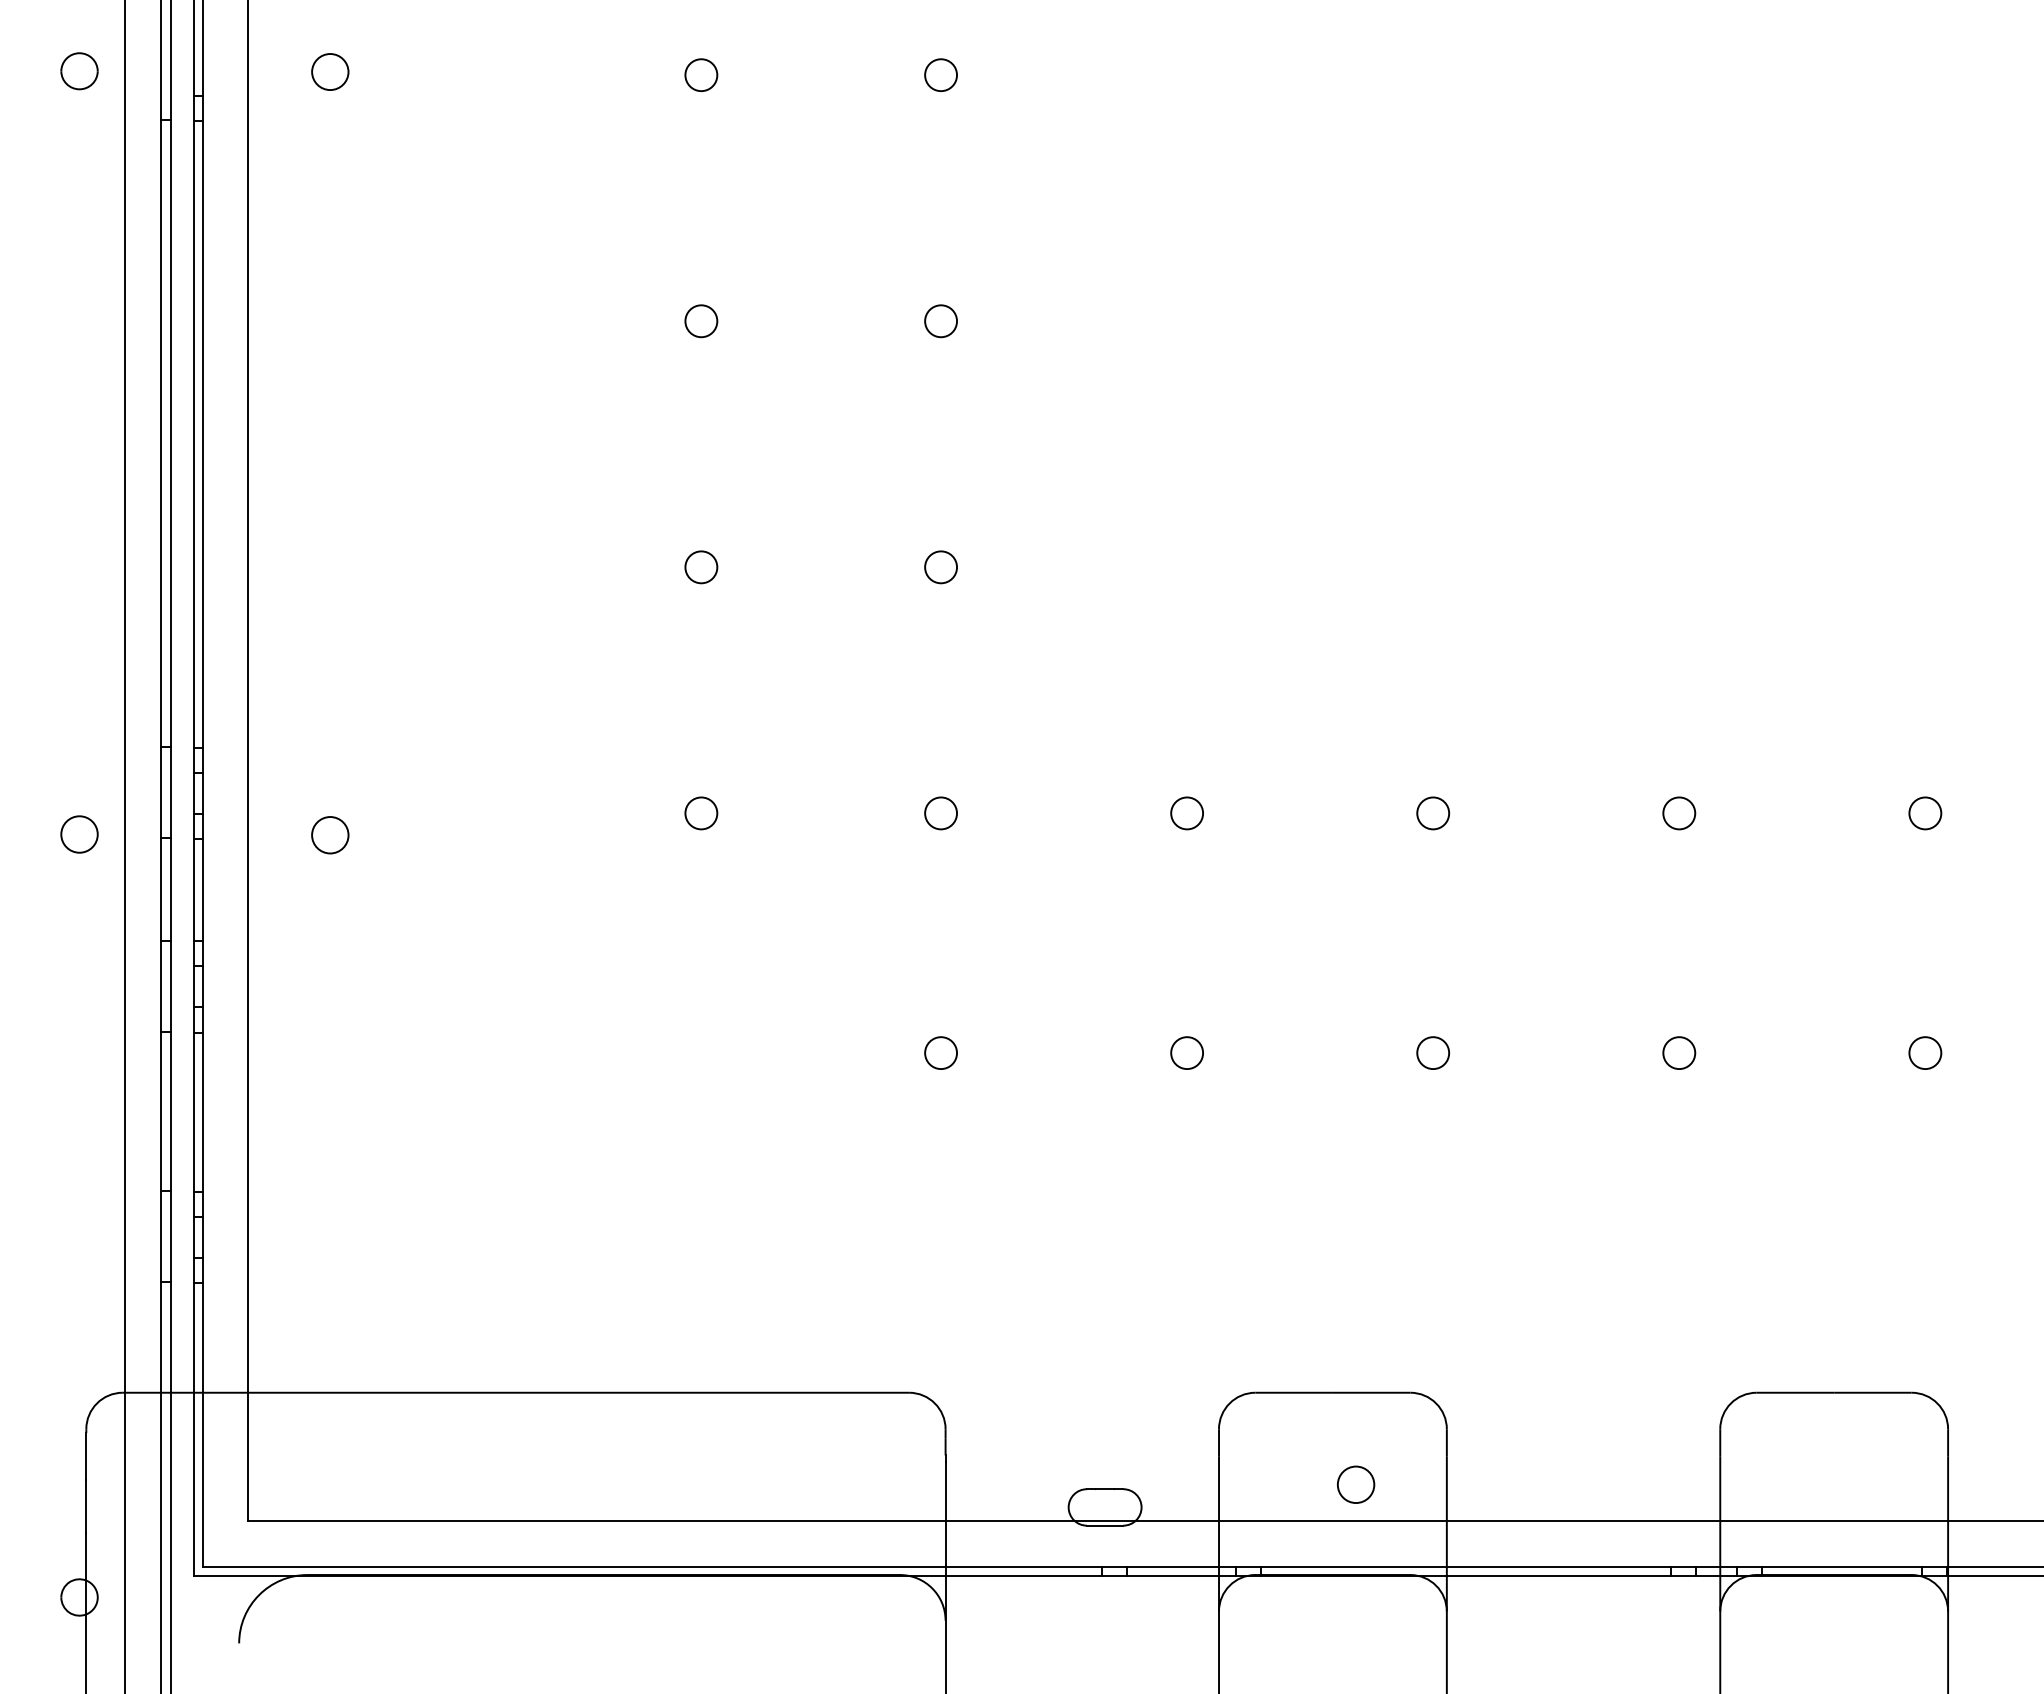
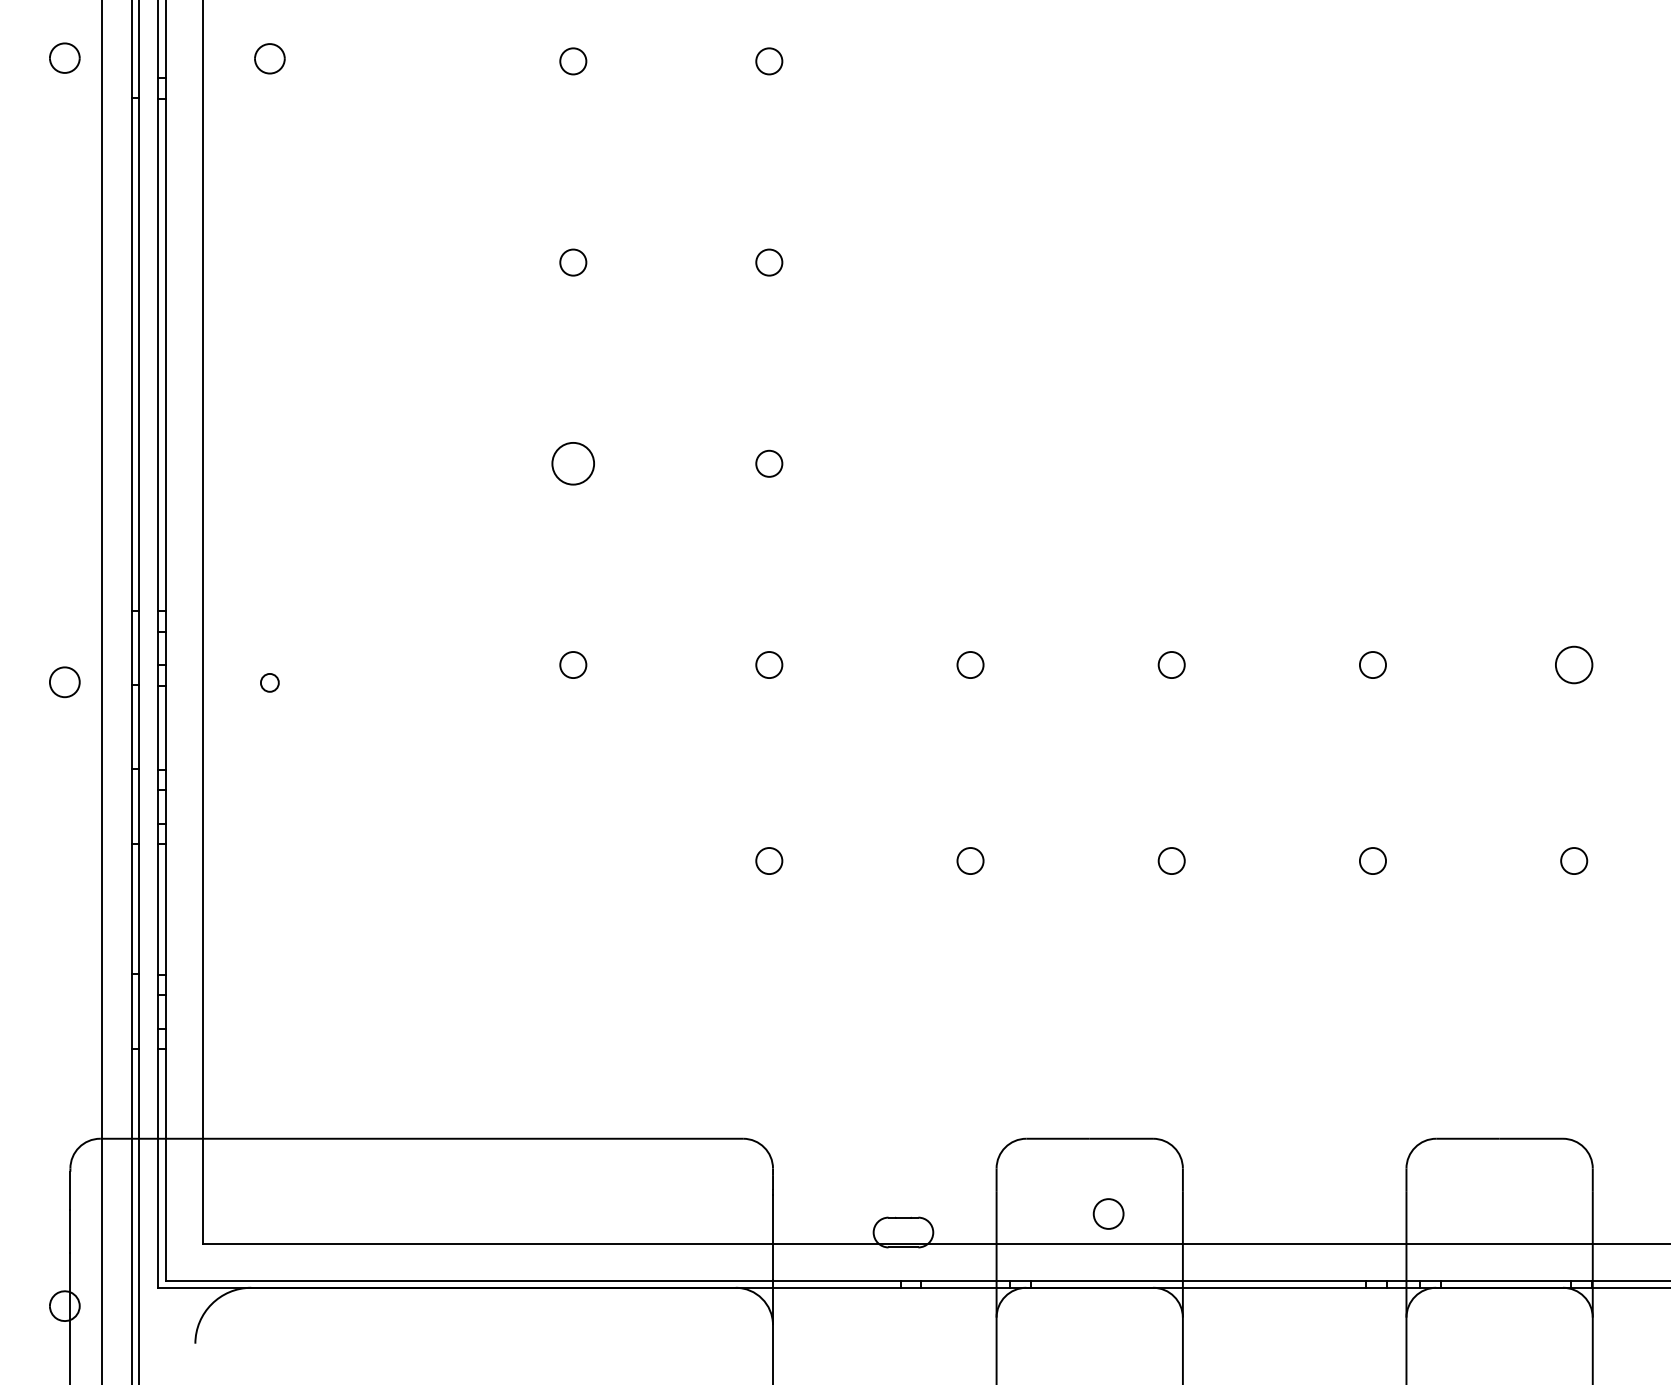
circle: (701, 567) -> (573, 463), size x1.6
circle: (1925, 813) -> (1574, 665), size x1.4
circle: (330, 835) -> (270, 683), size x0.6

